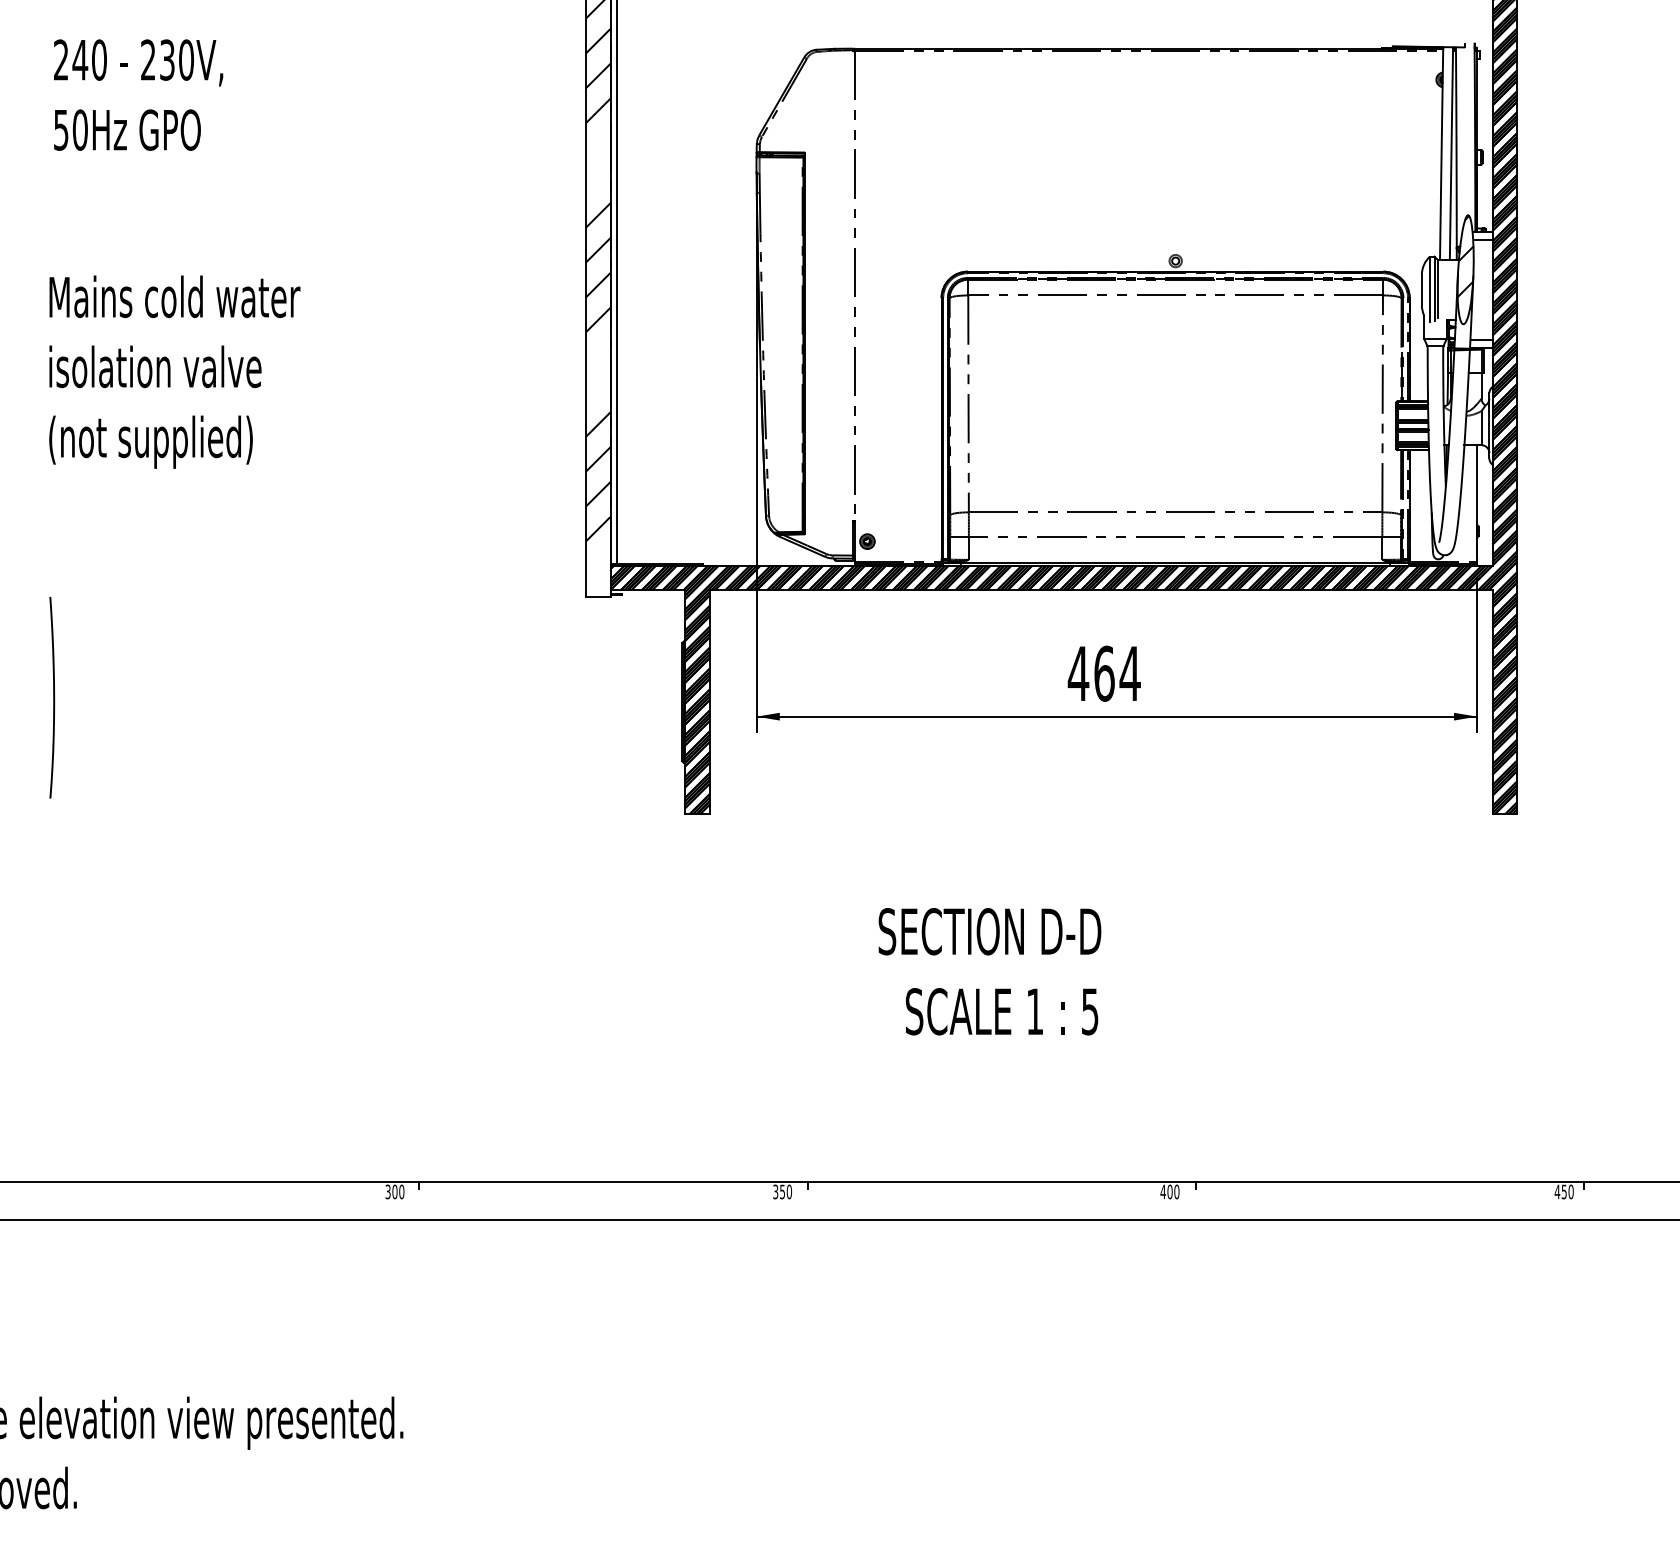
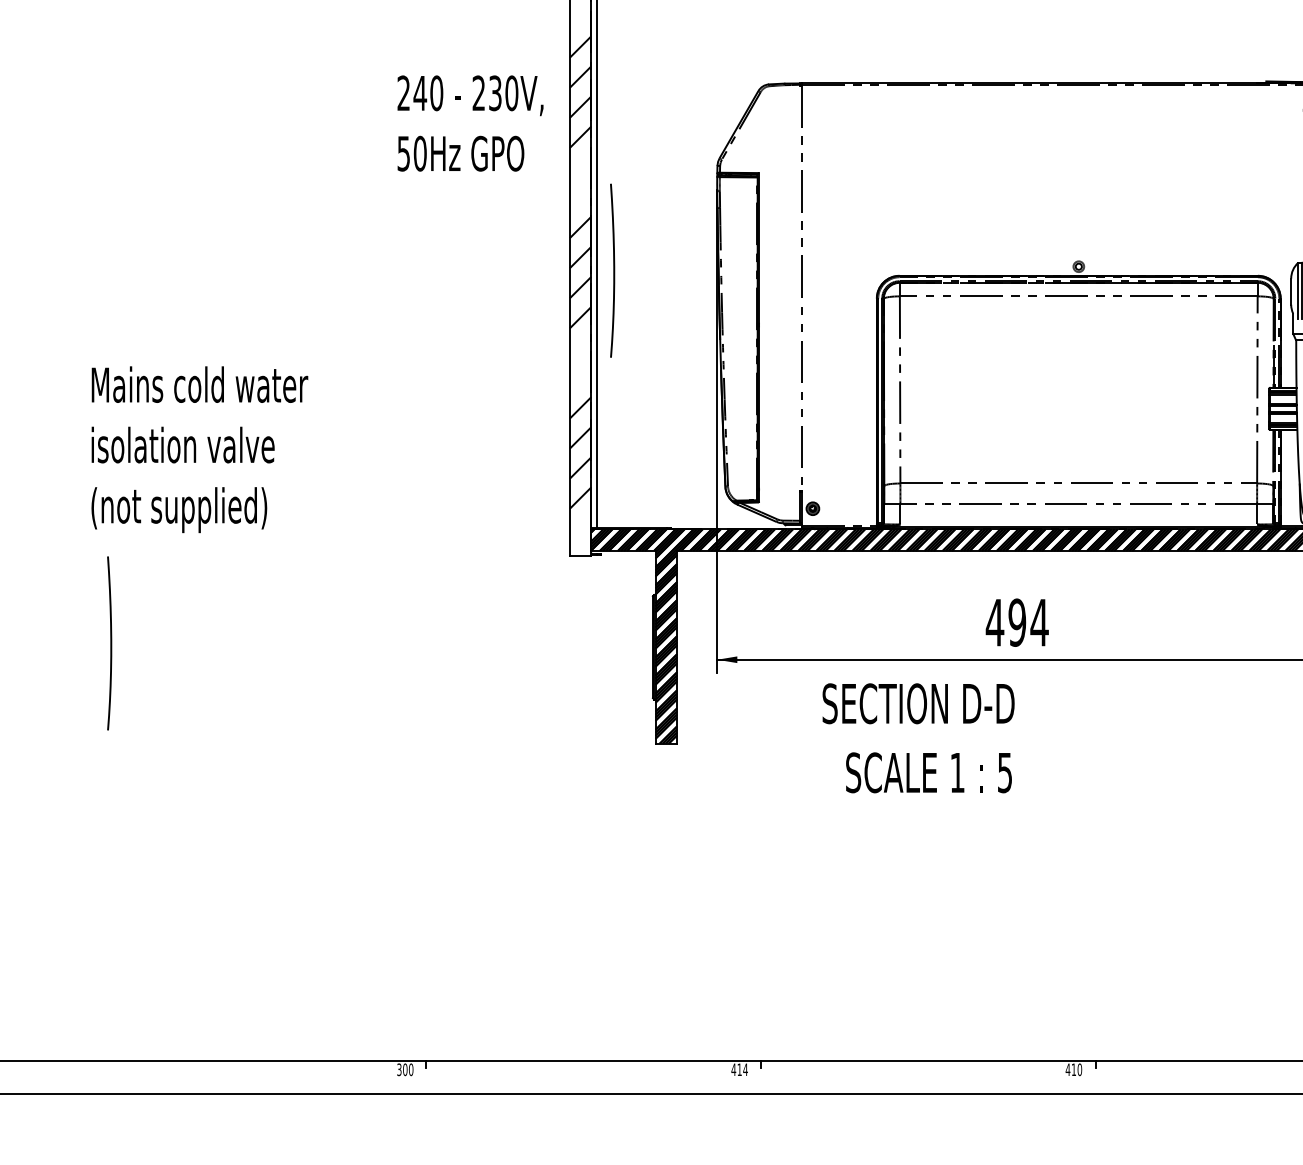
text: (138, 94) -> (470, 123), moved
curve: (636, 265) -> (613, 270), added
text: (174, 371) -> (199, 449), moved
text: (1104, 673) -> (1017, 622), 464 -> 494
text: (989, 971) -> (918, 738), moved
text: (782, 1191) -> (739, 1069), 350 -> 414
text: (1169, 1191) -> (1073, 1069), 400 -> 410

